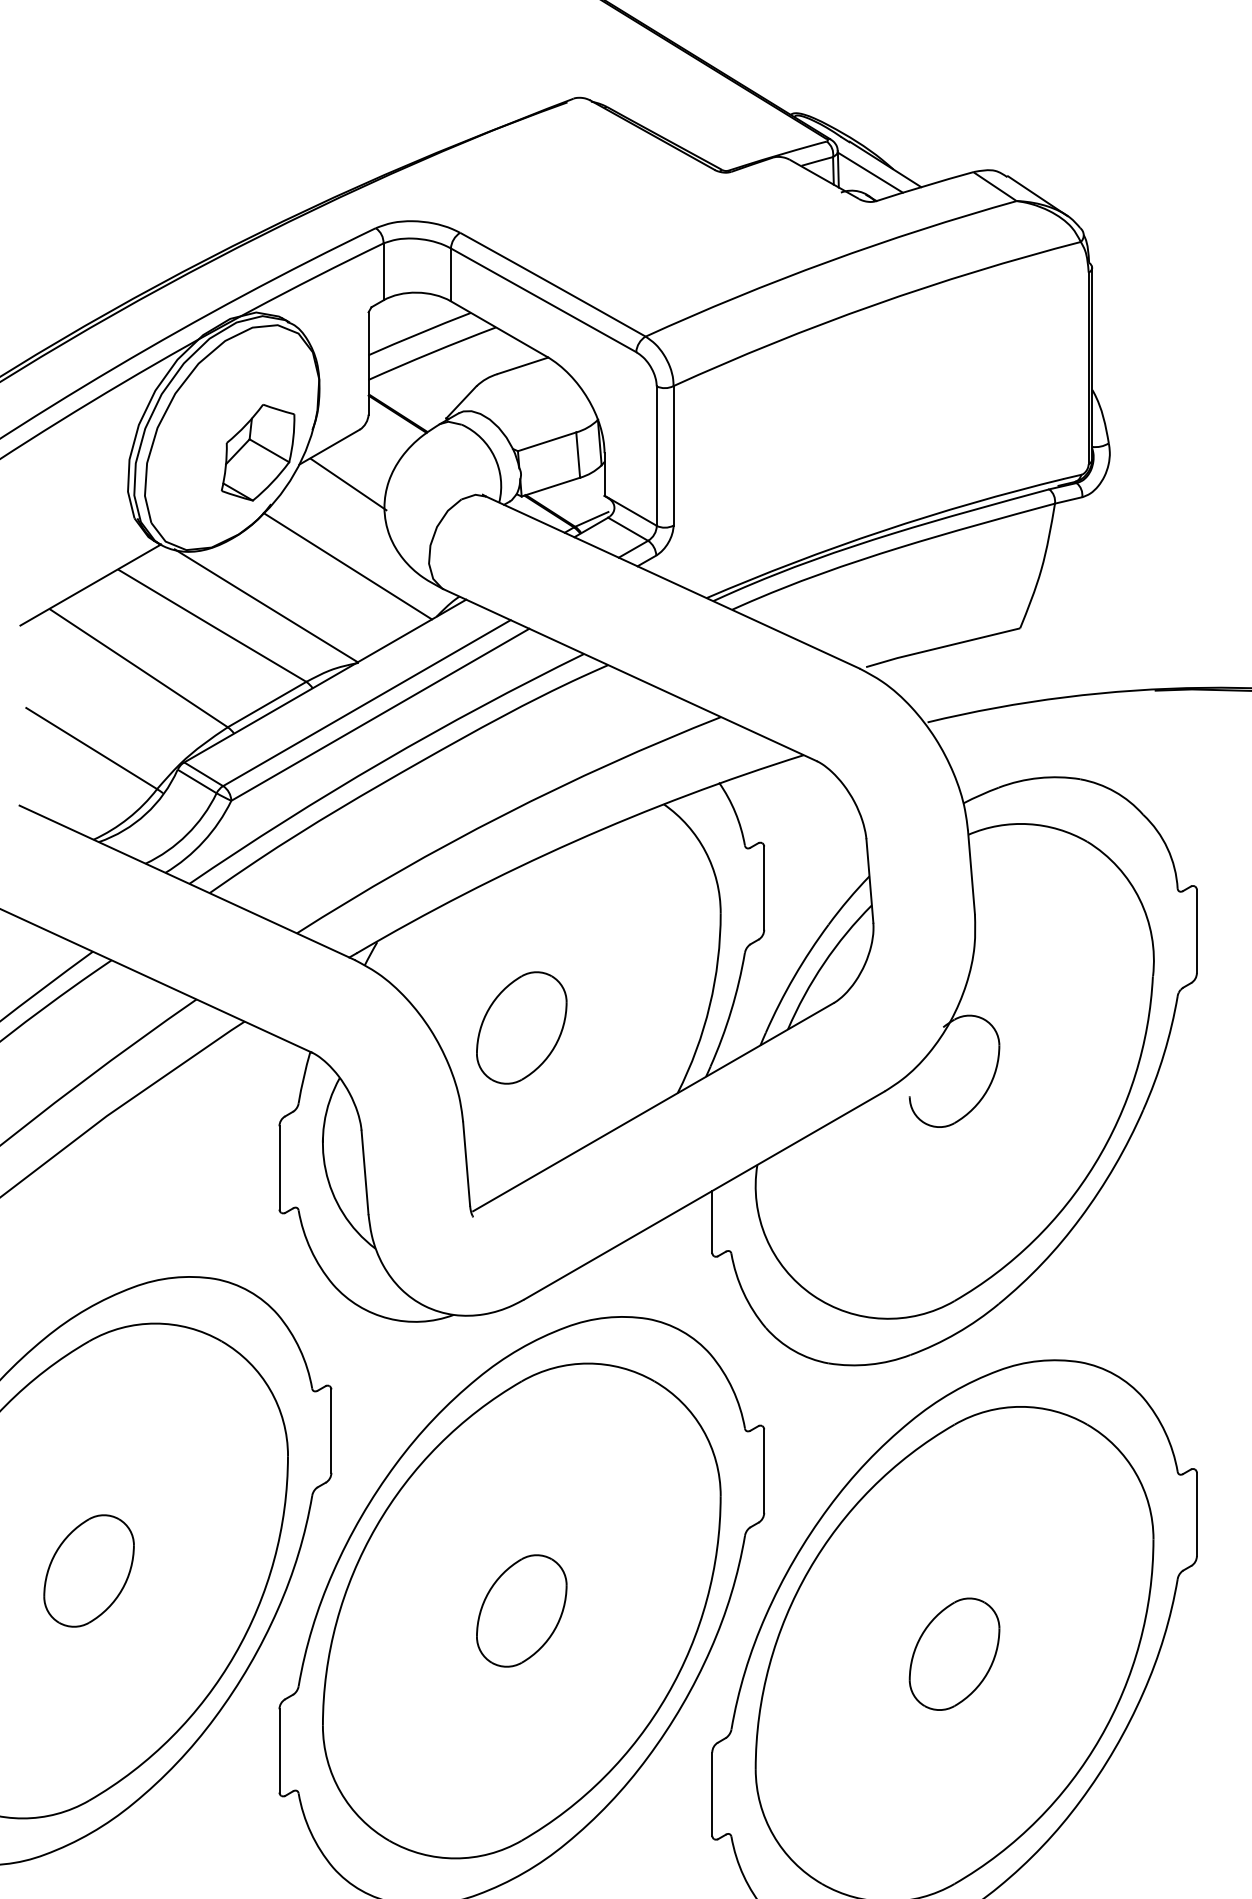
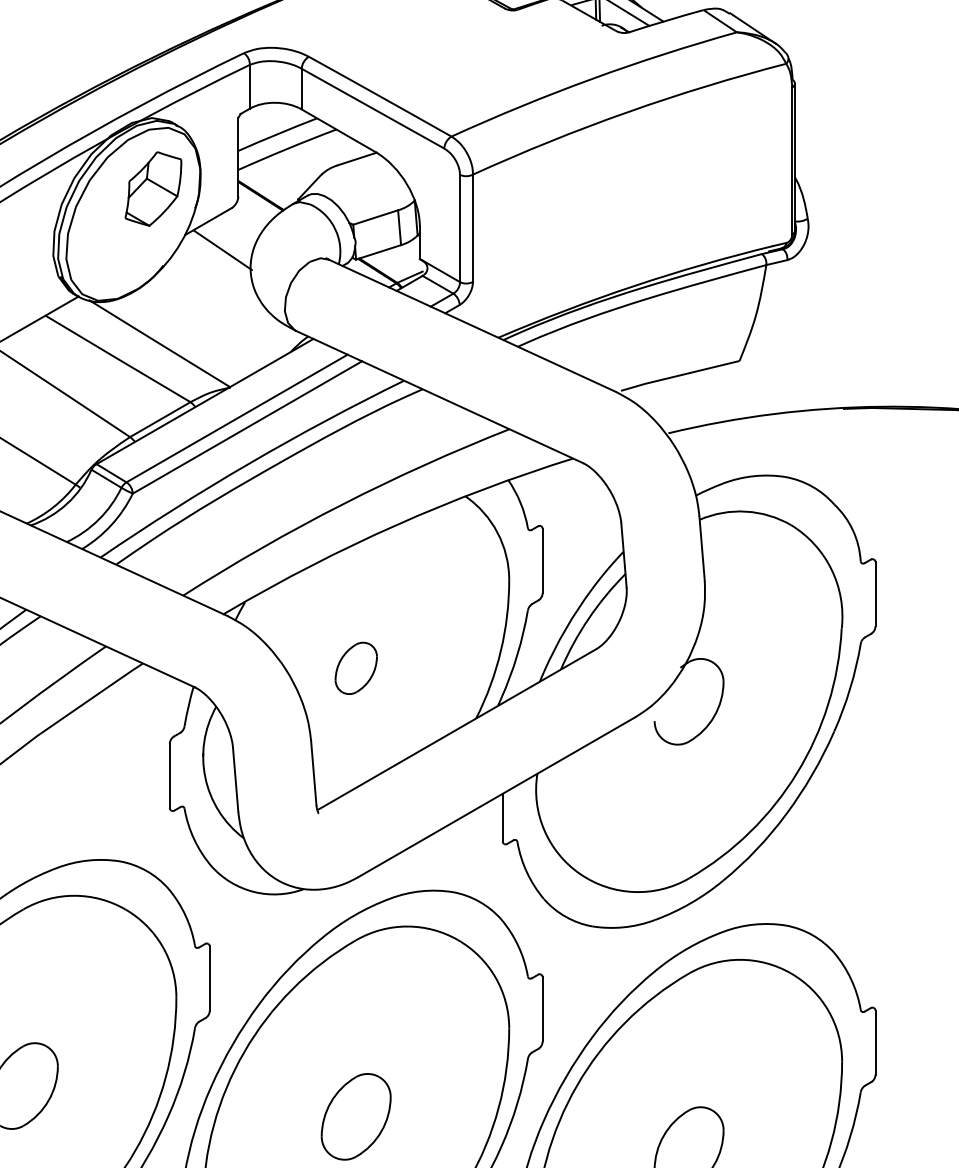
part: (257, 452) -> (152, 188), moved
line: (347, 566) -> (222, 313), removed
part: (521, 1027) -> (355, 668), size x0.6

